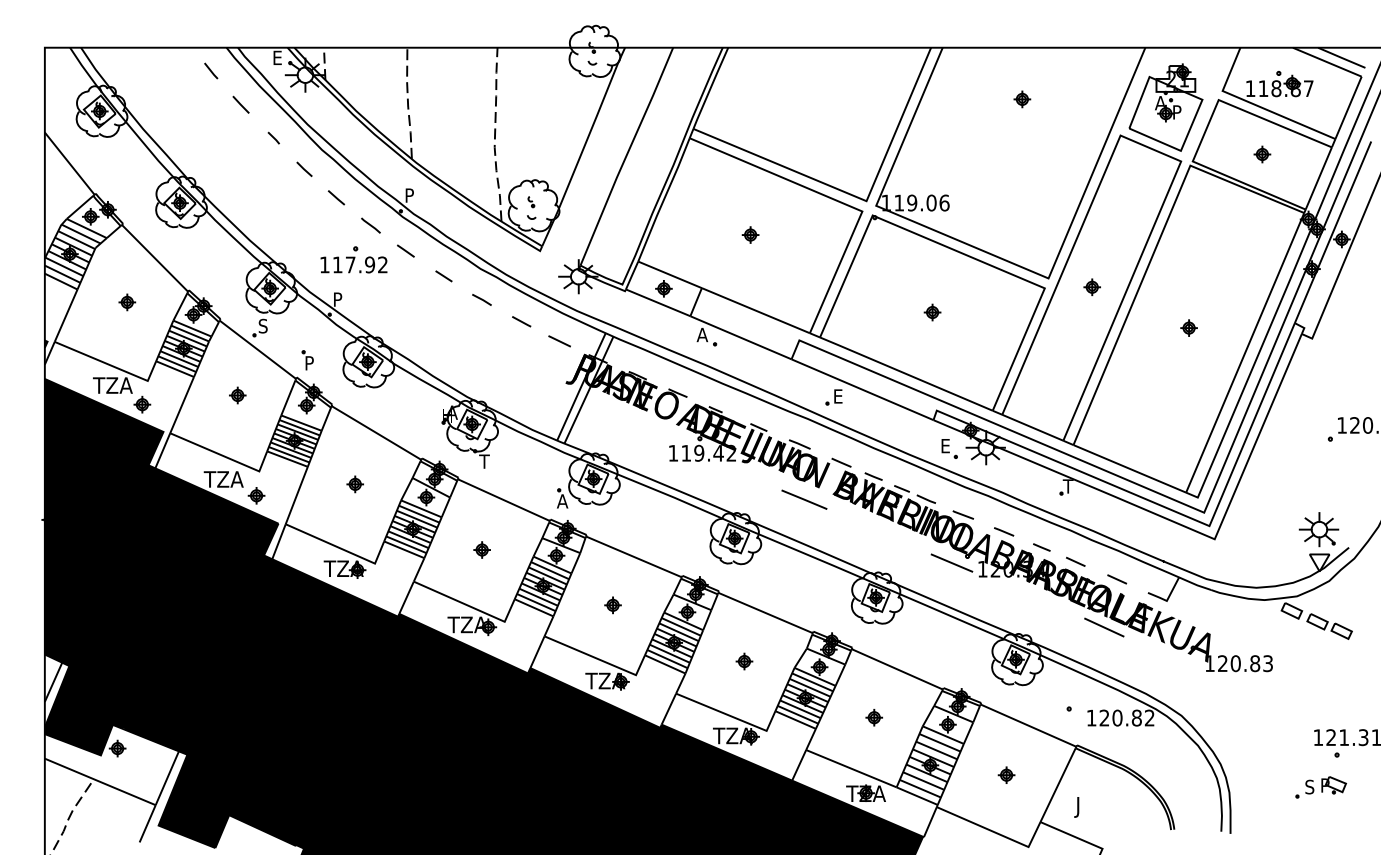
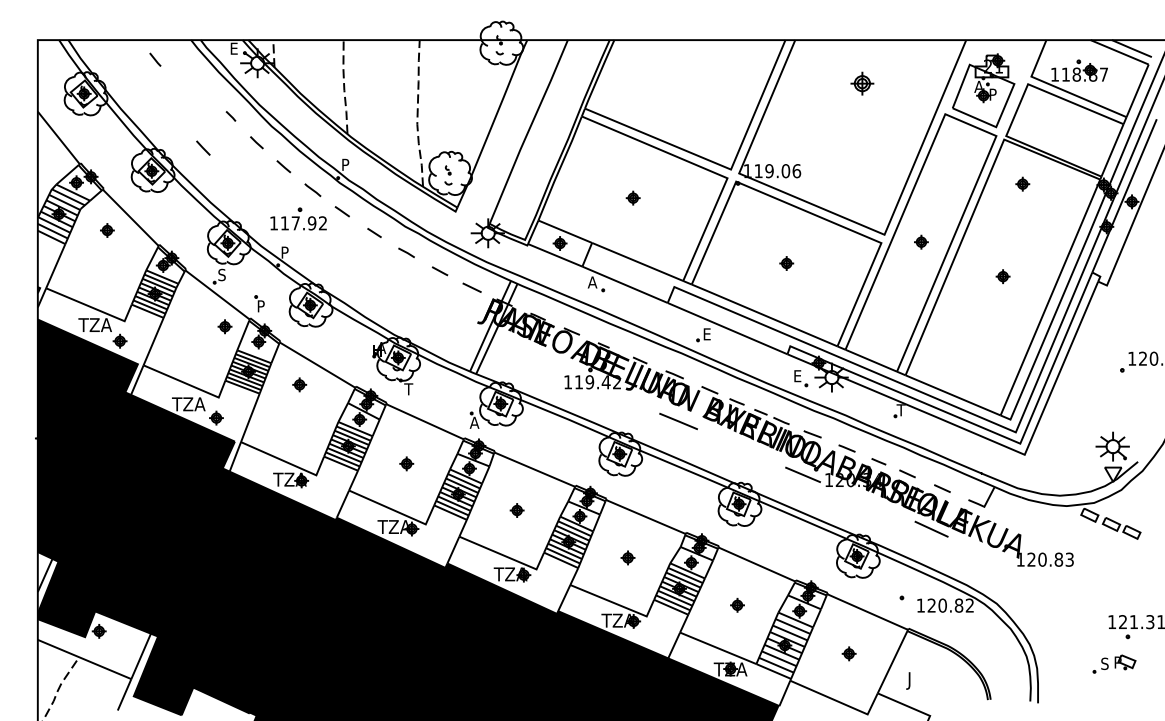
line: (211, 70) -> (155, 59), moved
part: (1022, 99) -> (862, 83), size x1.6
line: (240, 104) -> (202, 147), moved
part: (1262, 154) -> (1022, 184), moved
part: (127, 302) -> (107, 230), moved
part: (237, 395) -> (224, 326), moved
part: (354, 484) -> (299, 384), moved

